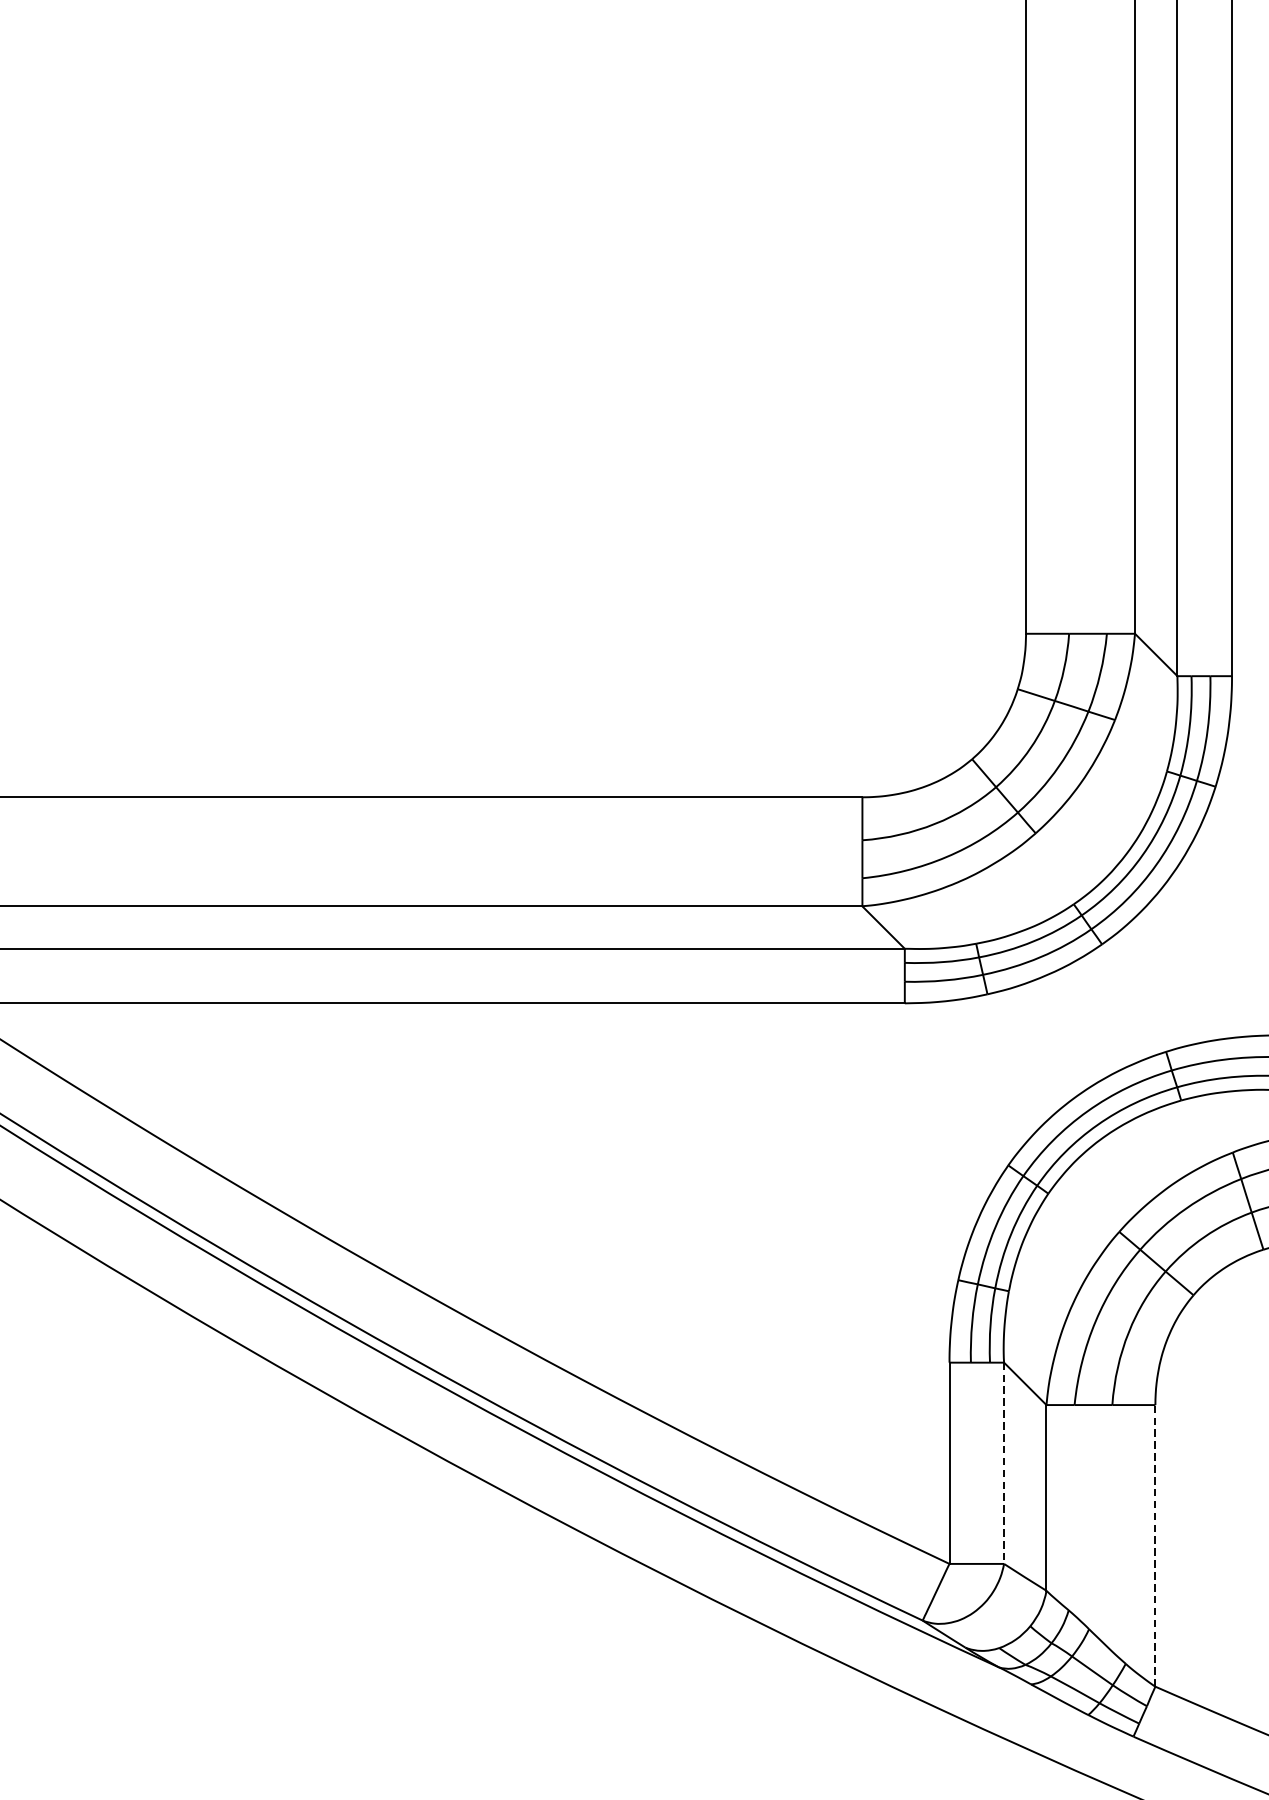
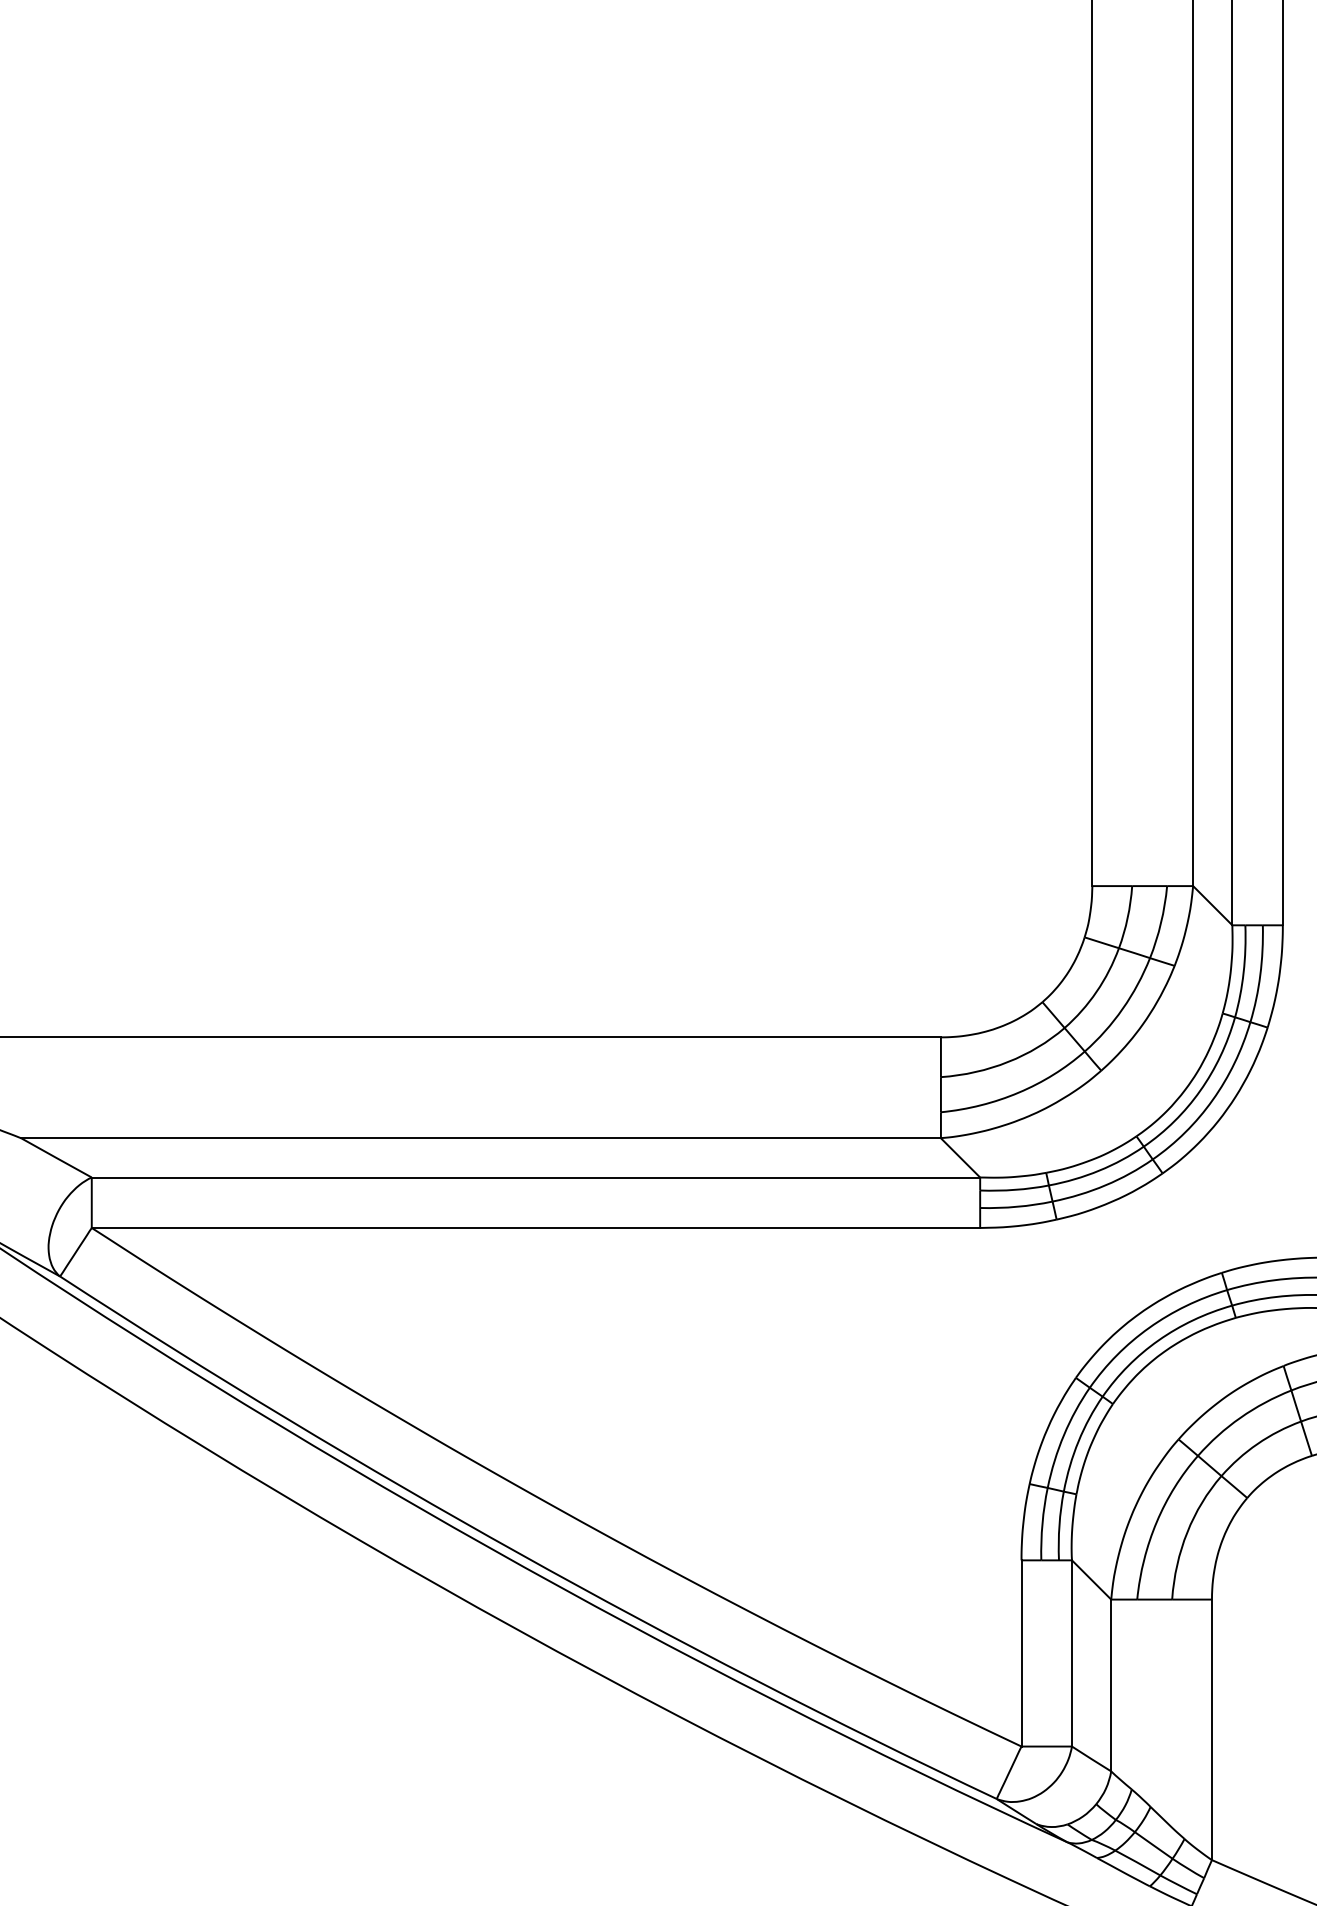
line: (1004, 1463) -> (1072, 1653), dashed -> solid
line: (1154, 1545) -> (1211, 1729), dashed -> solid

